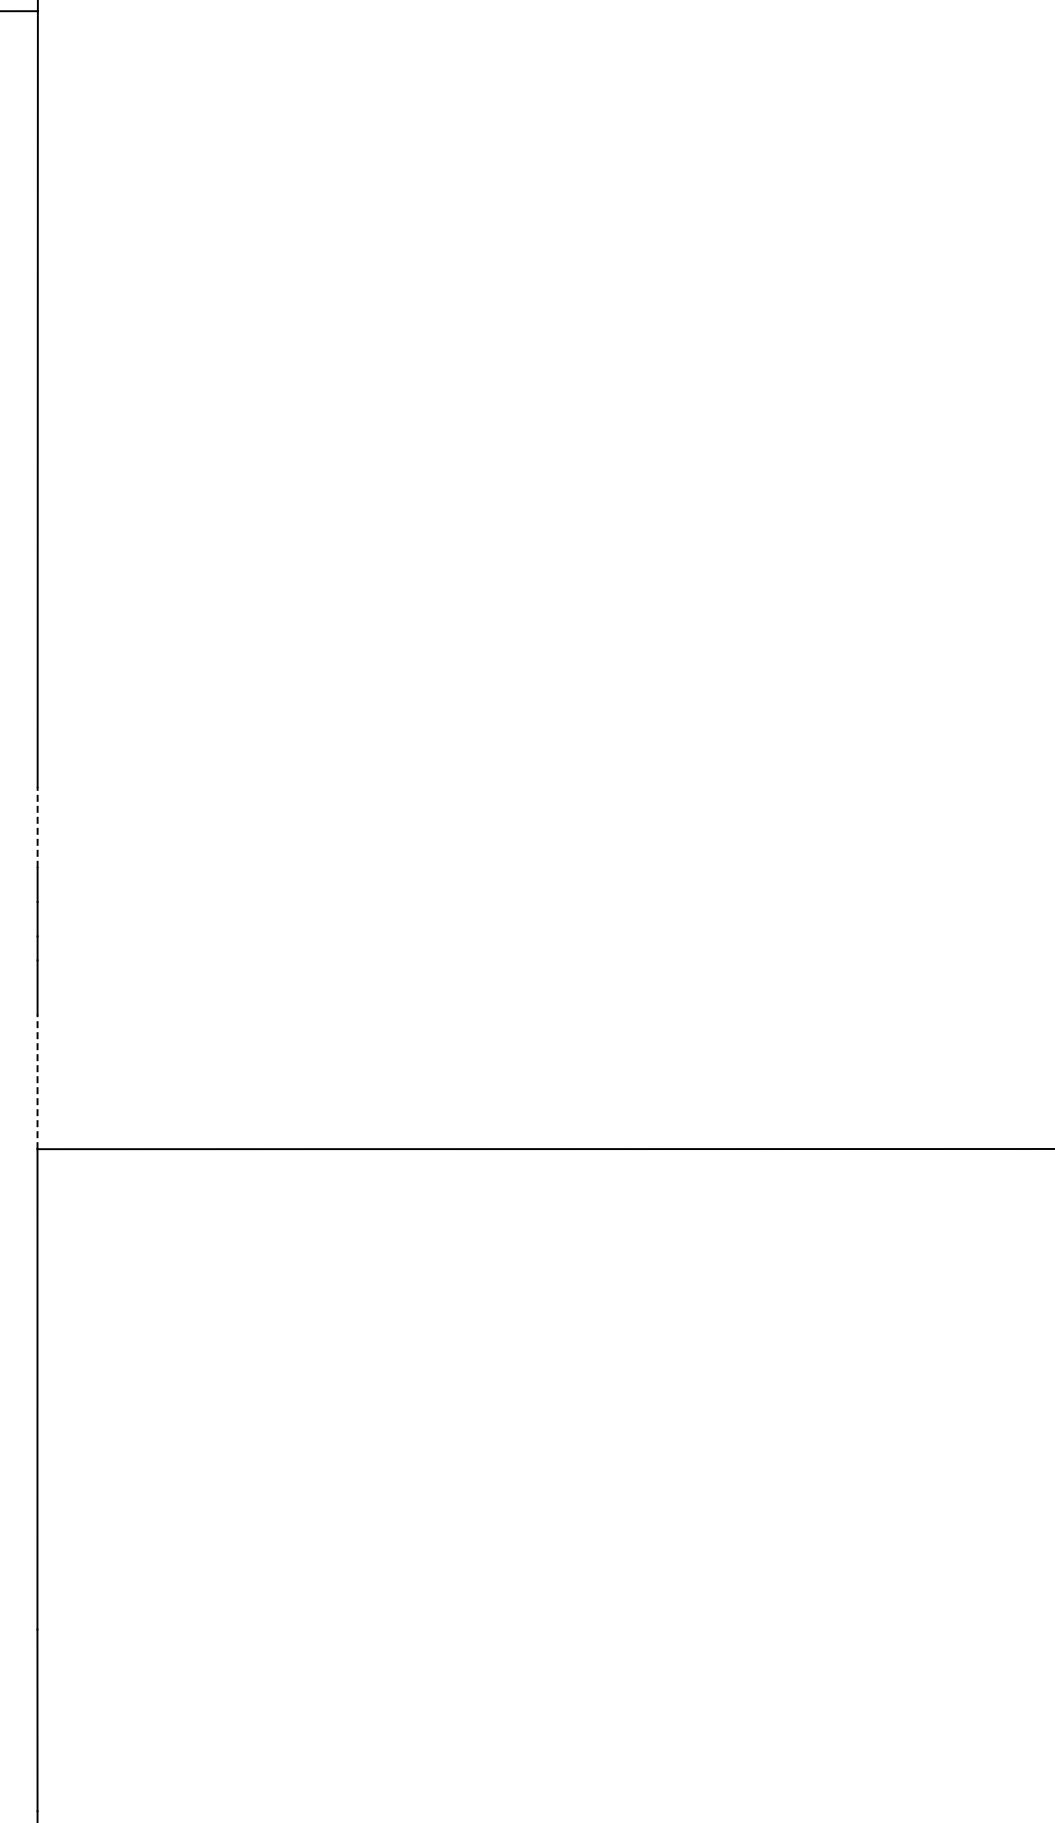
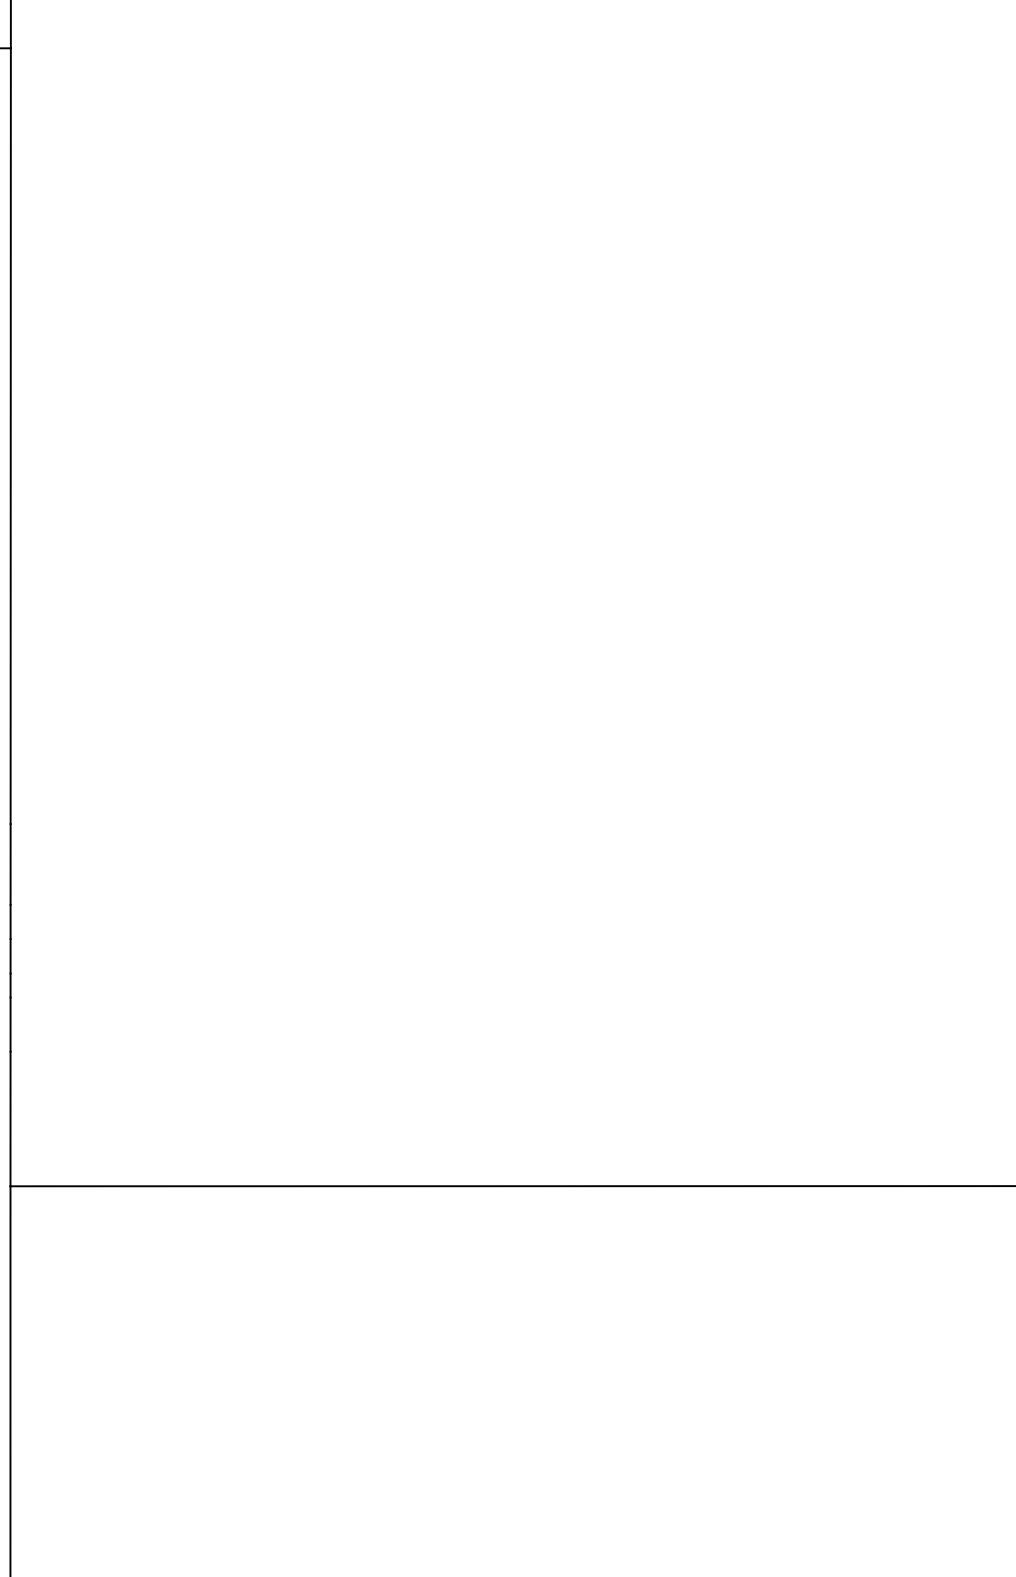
line: (37, 826) -> (10, 863), dashed -> solid
line: (37, 1081) -> (10, 1118), dashed -> solid

